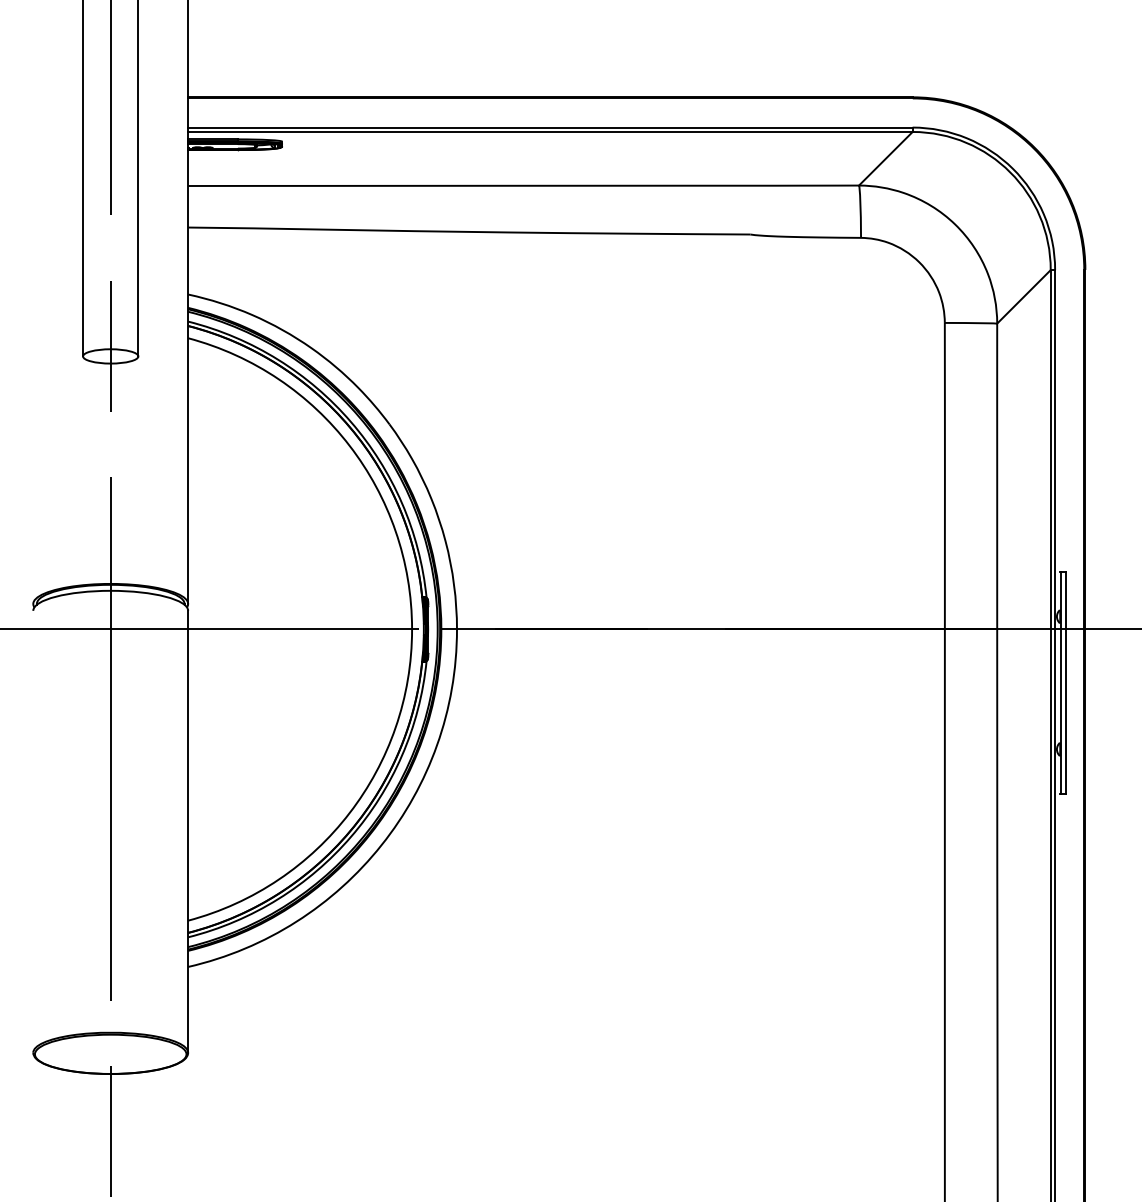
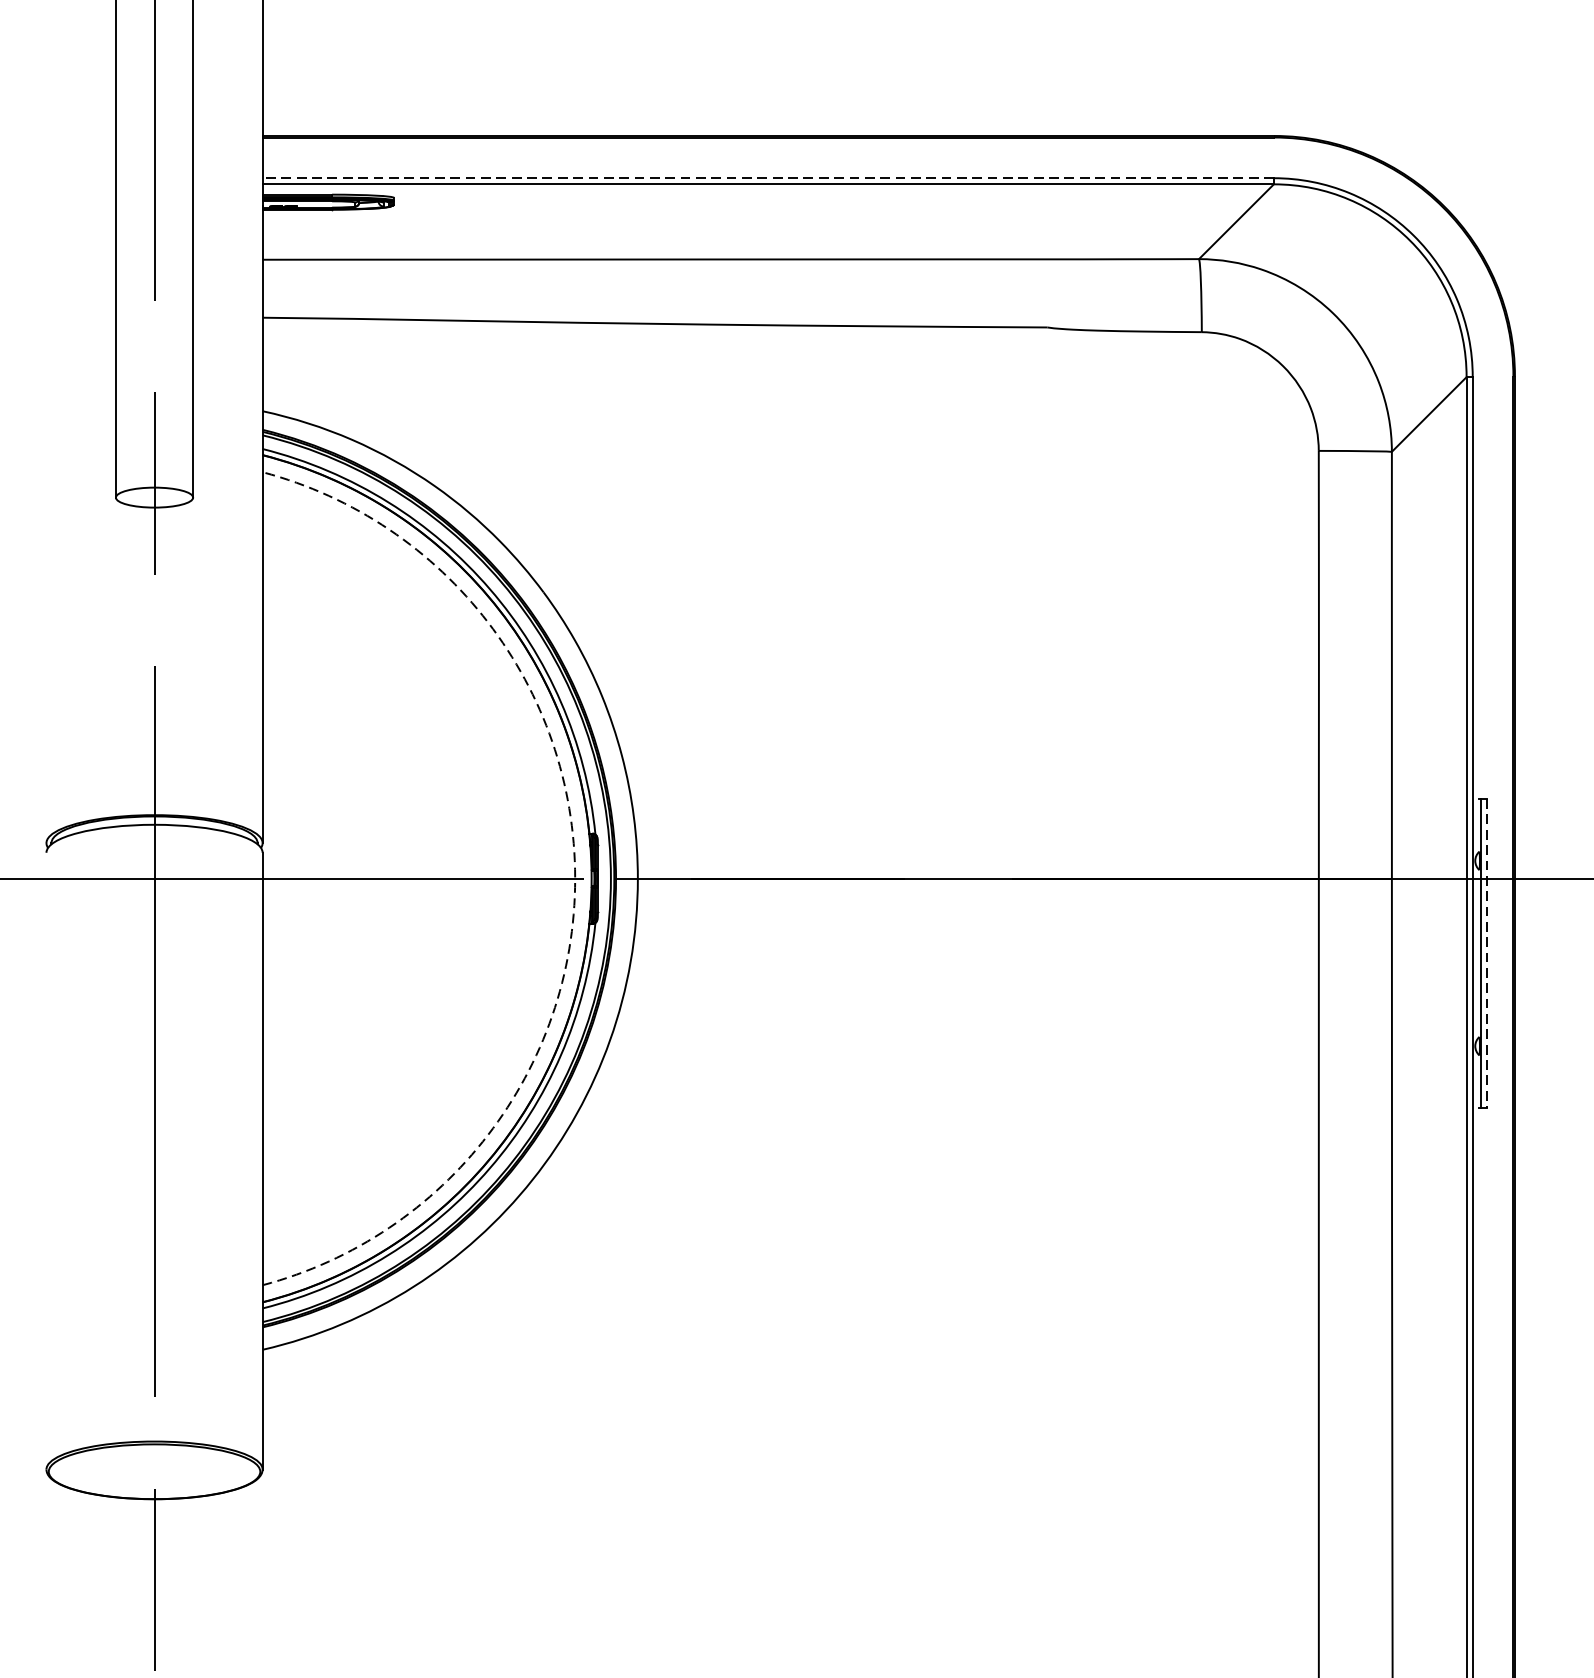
line: (549, 127) -> (766, 178), solid -> dashed
arc: (412, 629) -> (575, 878), solid -> dashed
line: (1065, 683) -> (1487, 954), solid -> dashed

